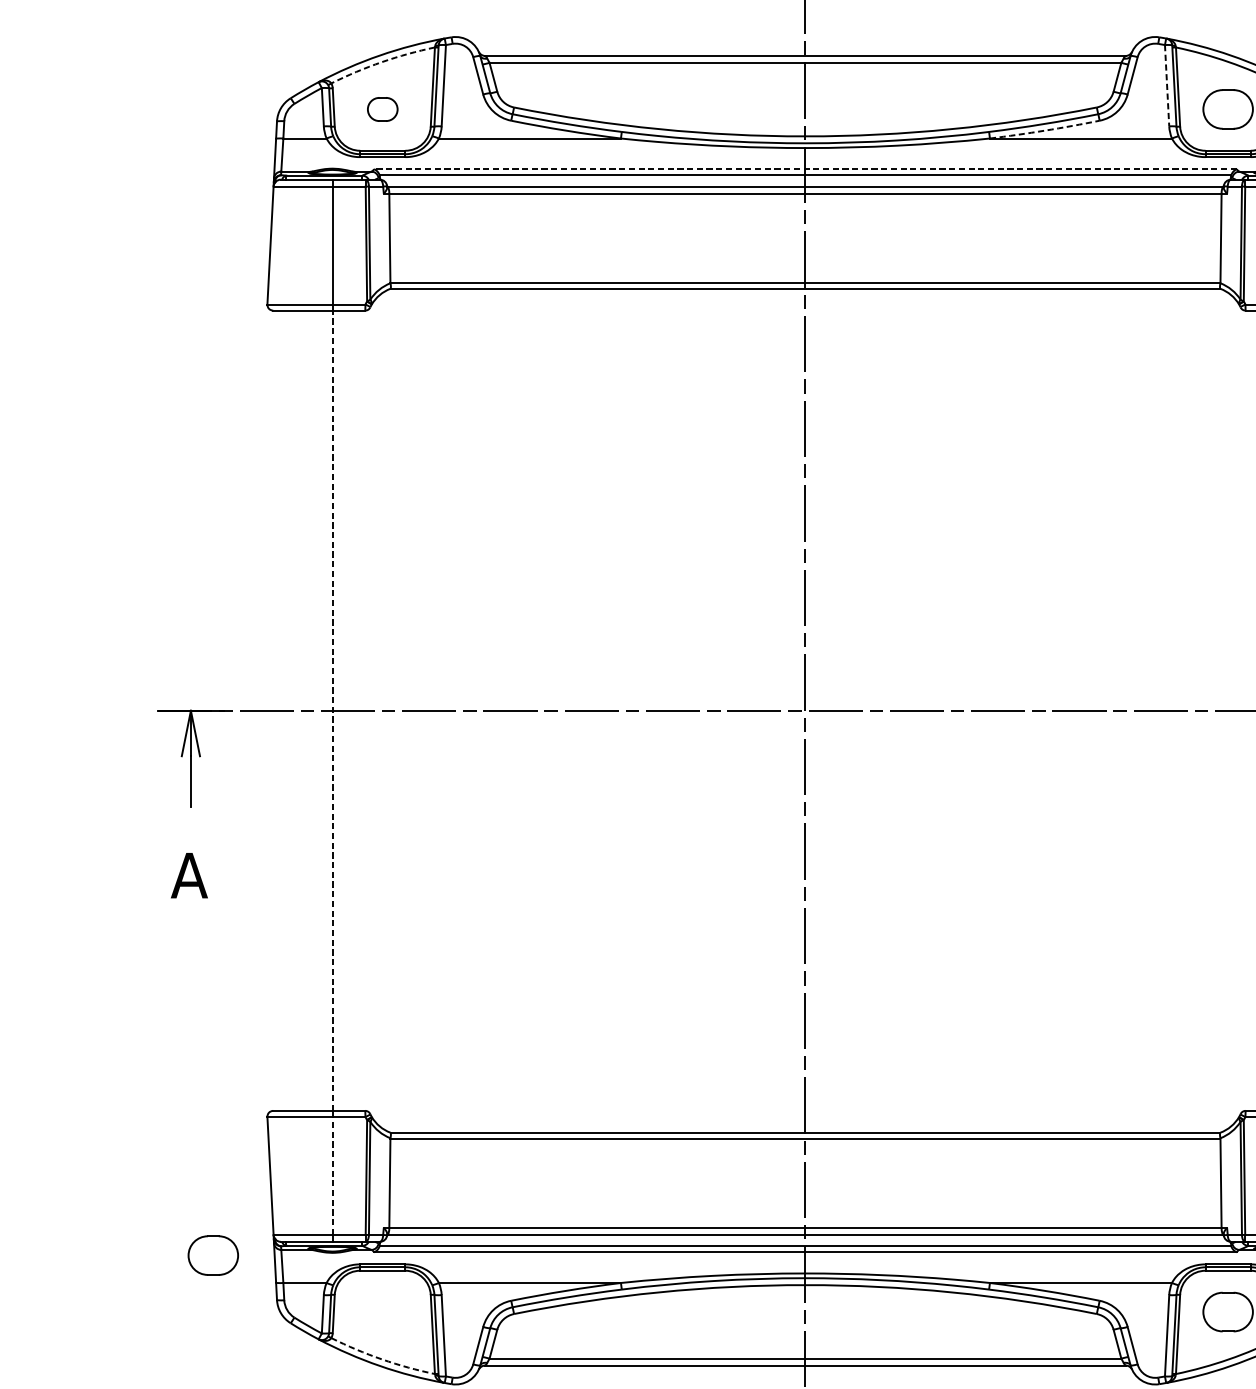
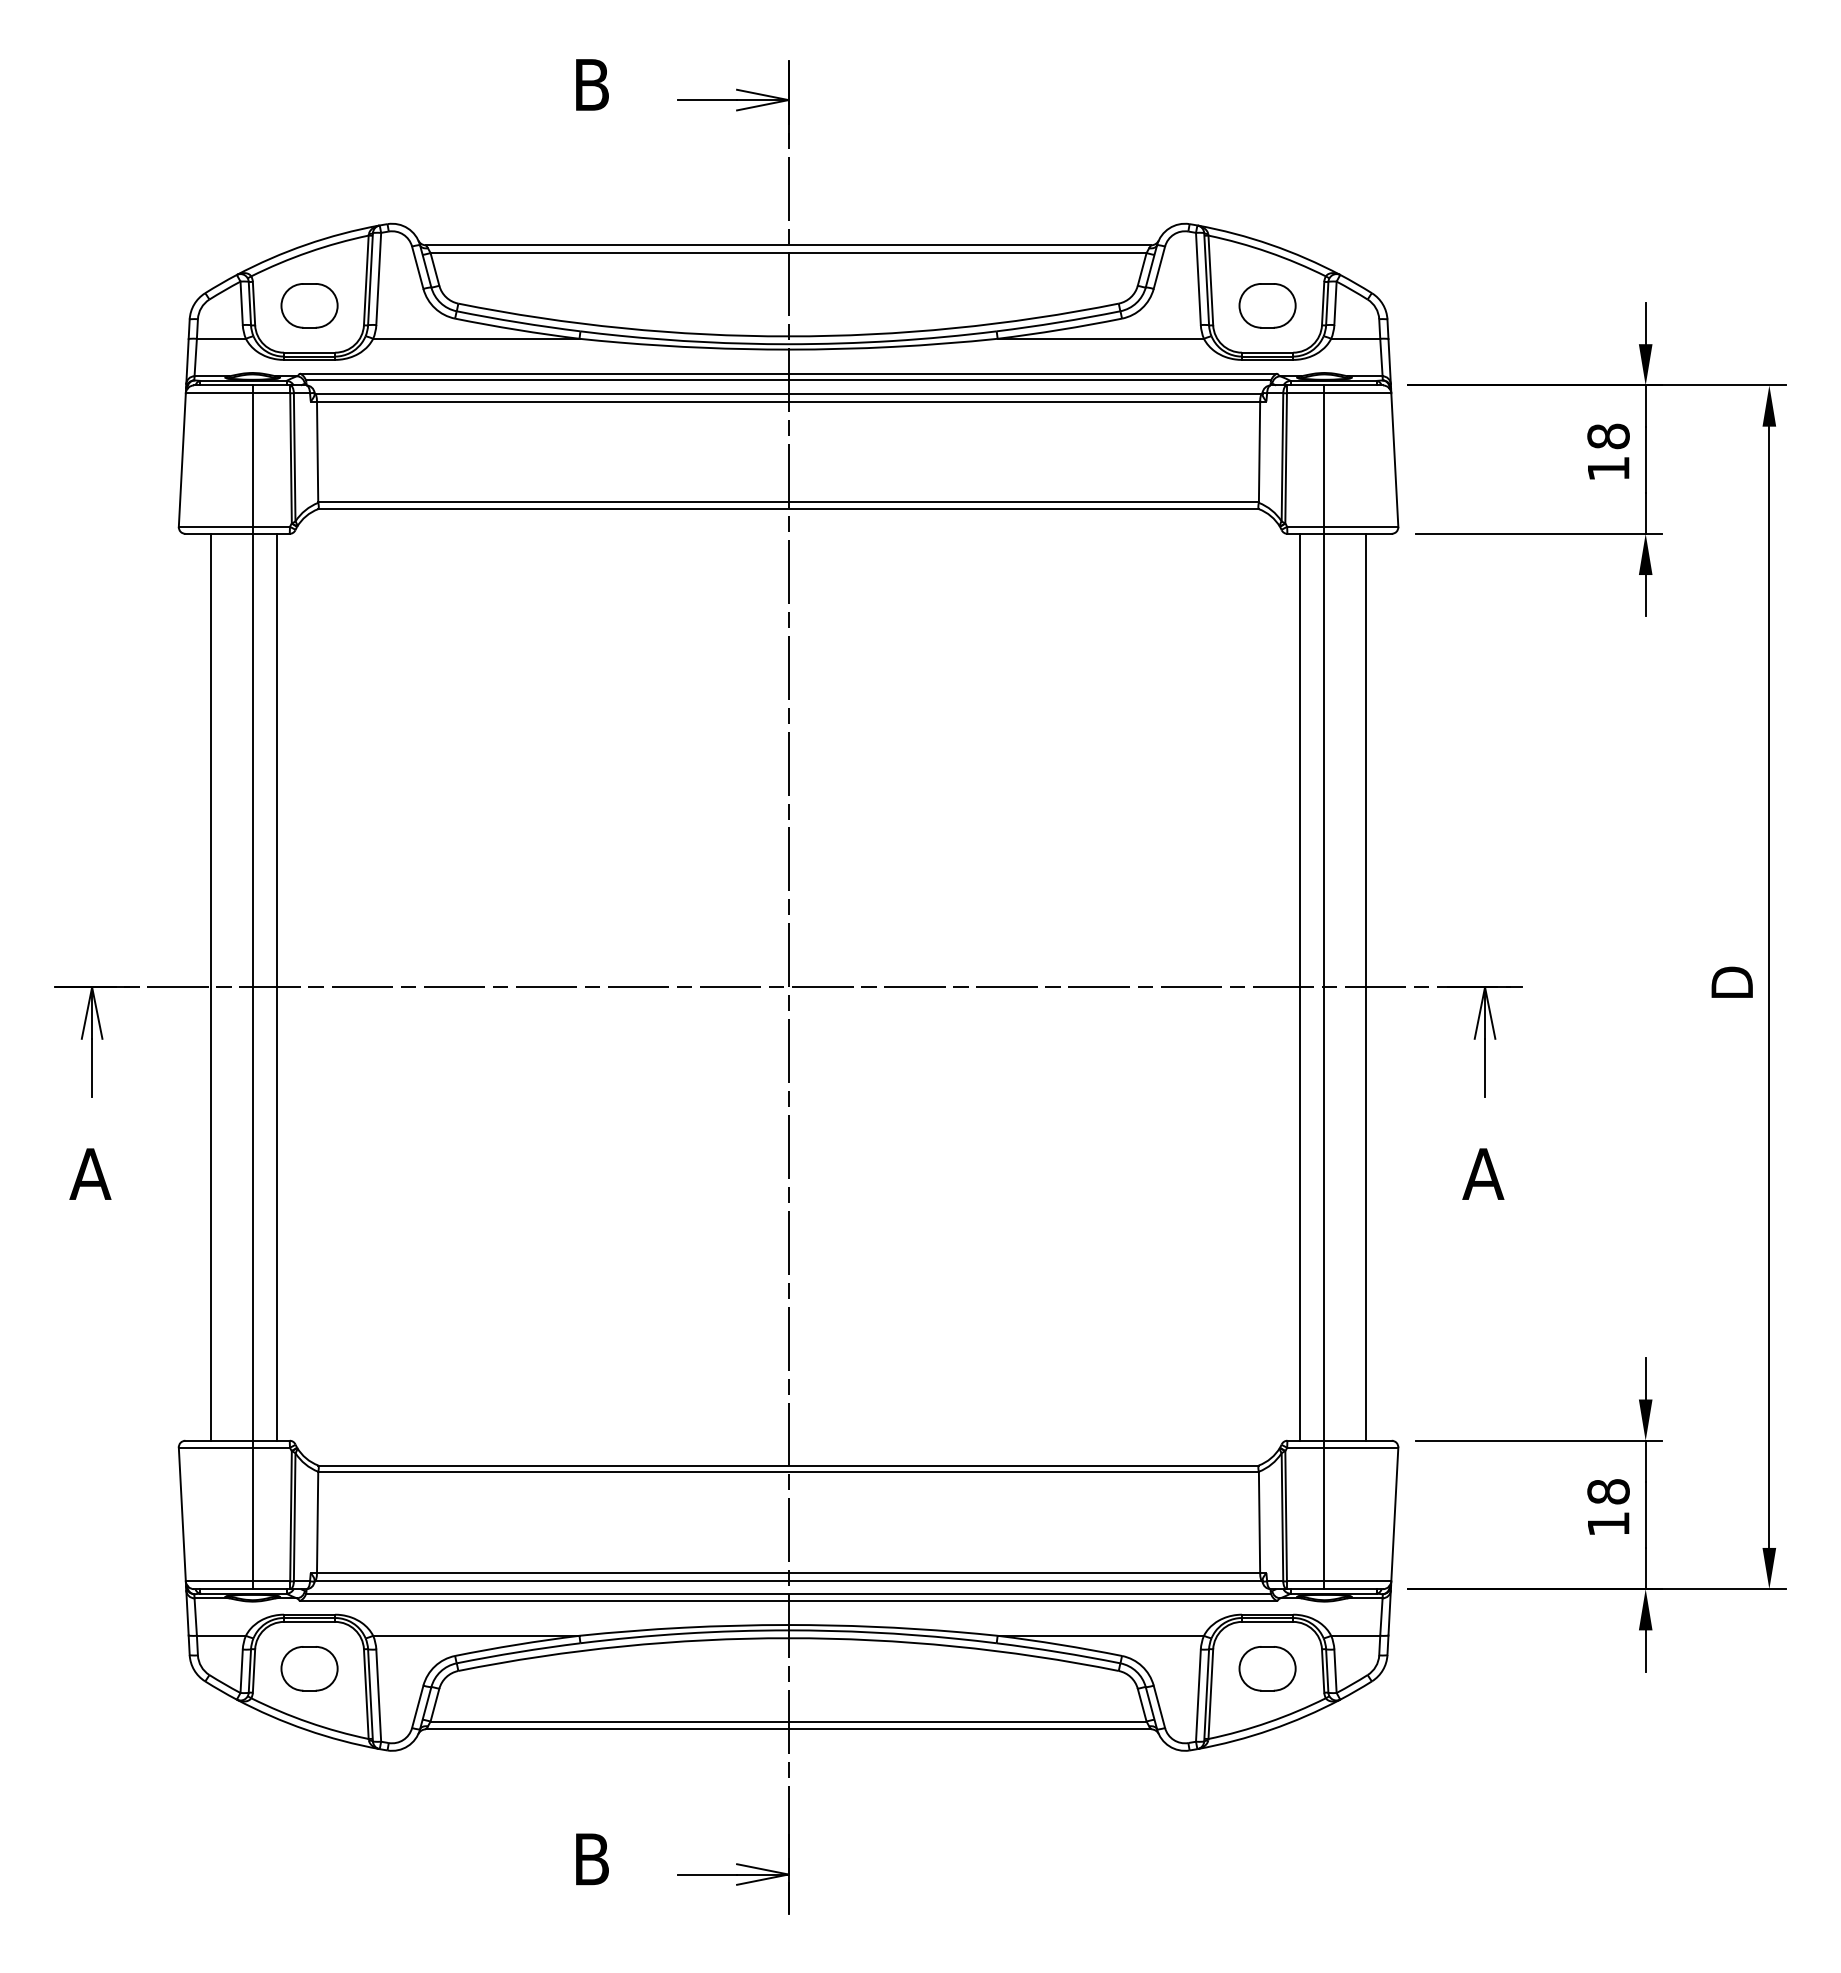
arc: (381, 62) -> (308, 252), dashed -> solid
line: (1167, 86) -> (1198, 279), dashed -> solid
part: (382, 109) -> (309, 305), size x1.67
arc: (1045, 130) -> (1060, 329), dashed -> solid
line: (805, 169) -> (788, 373), dashed -> solid
line: (296, 710) -> (211, 986), added
line: (332, 710) -> (252, 986), dashed -> solid
line: (354, 710) -> (277, 986), added
line: (332, 1175) -> (252, 1514), dashed -> solid
part: (213, 1255) -> (309, 1668), moved
arc: (381, 1359) -> (308, 1722), dashed -> solid

